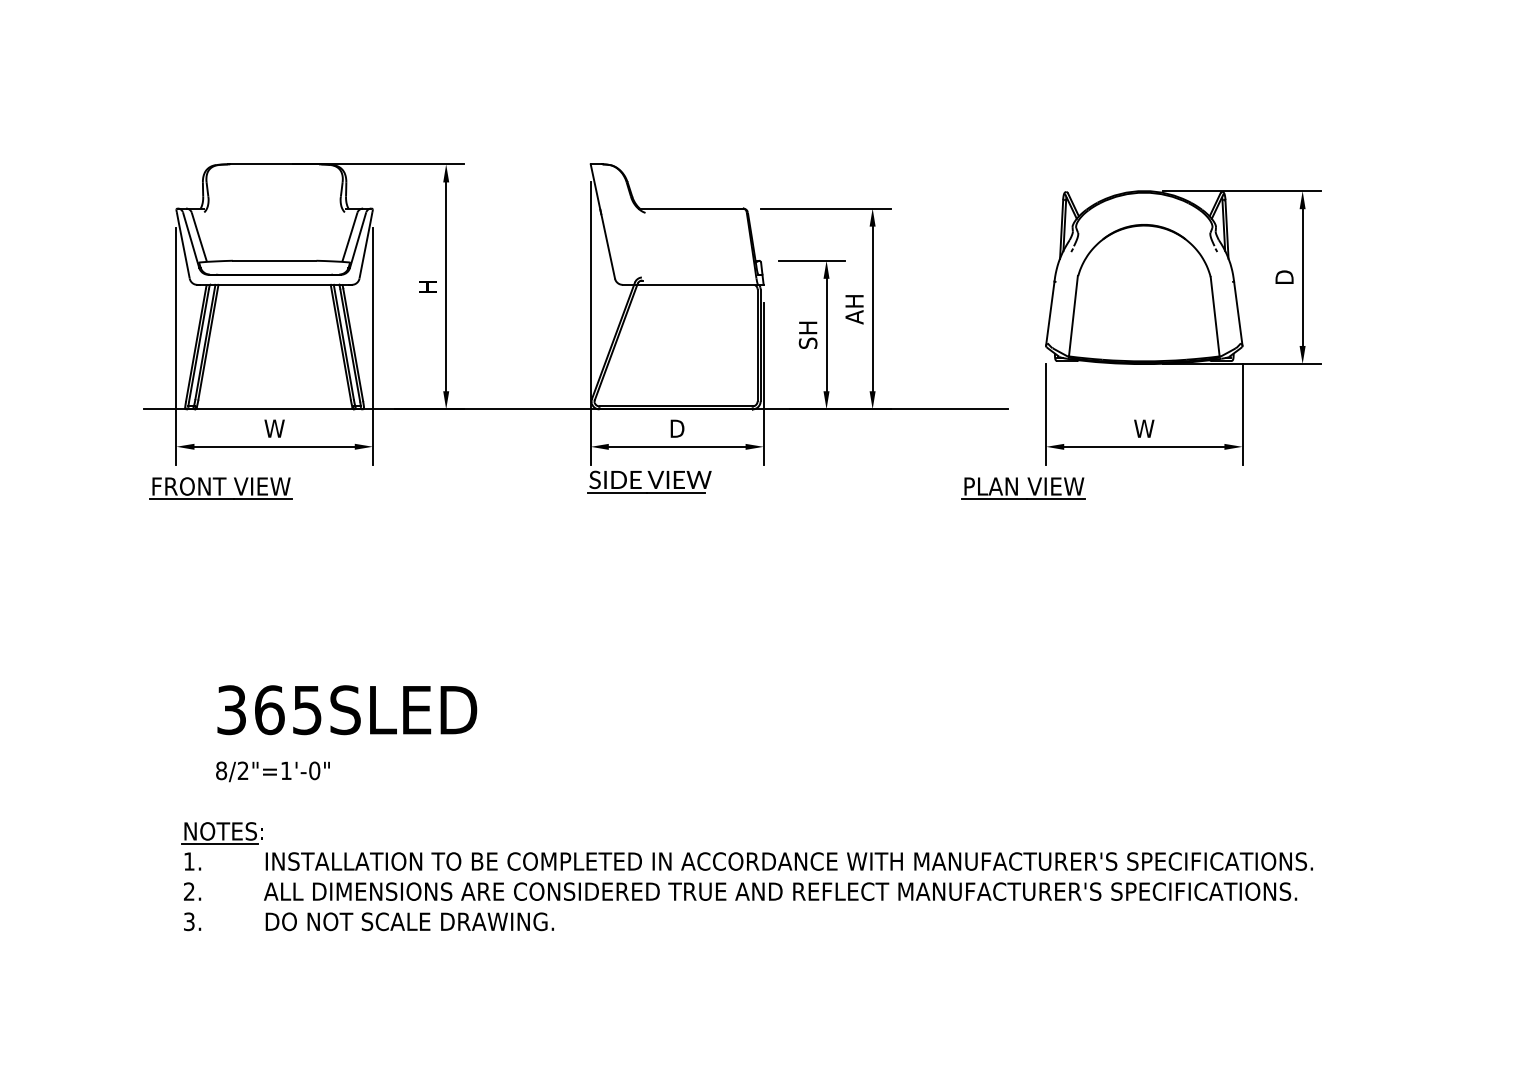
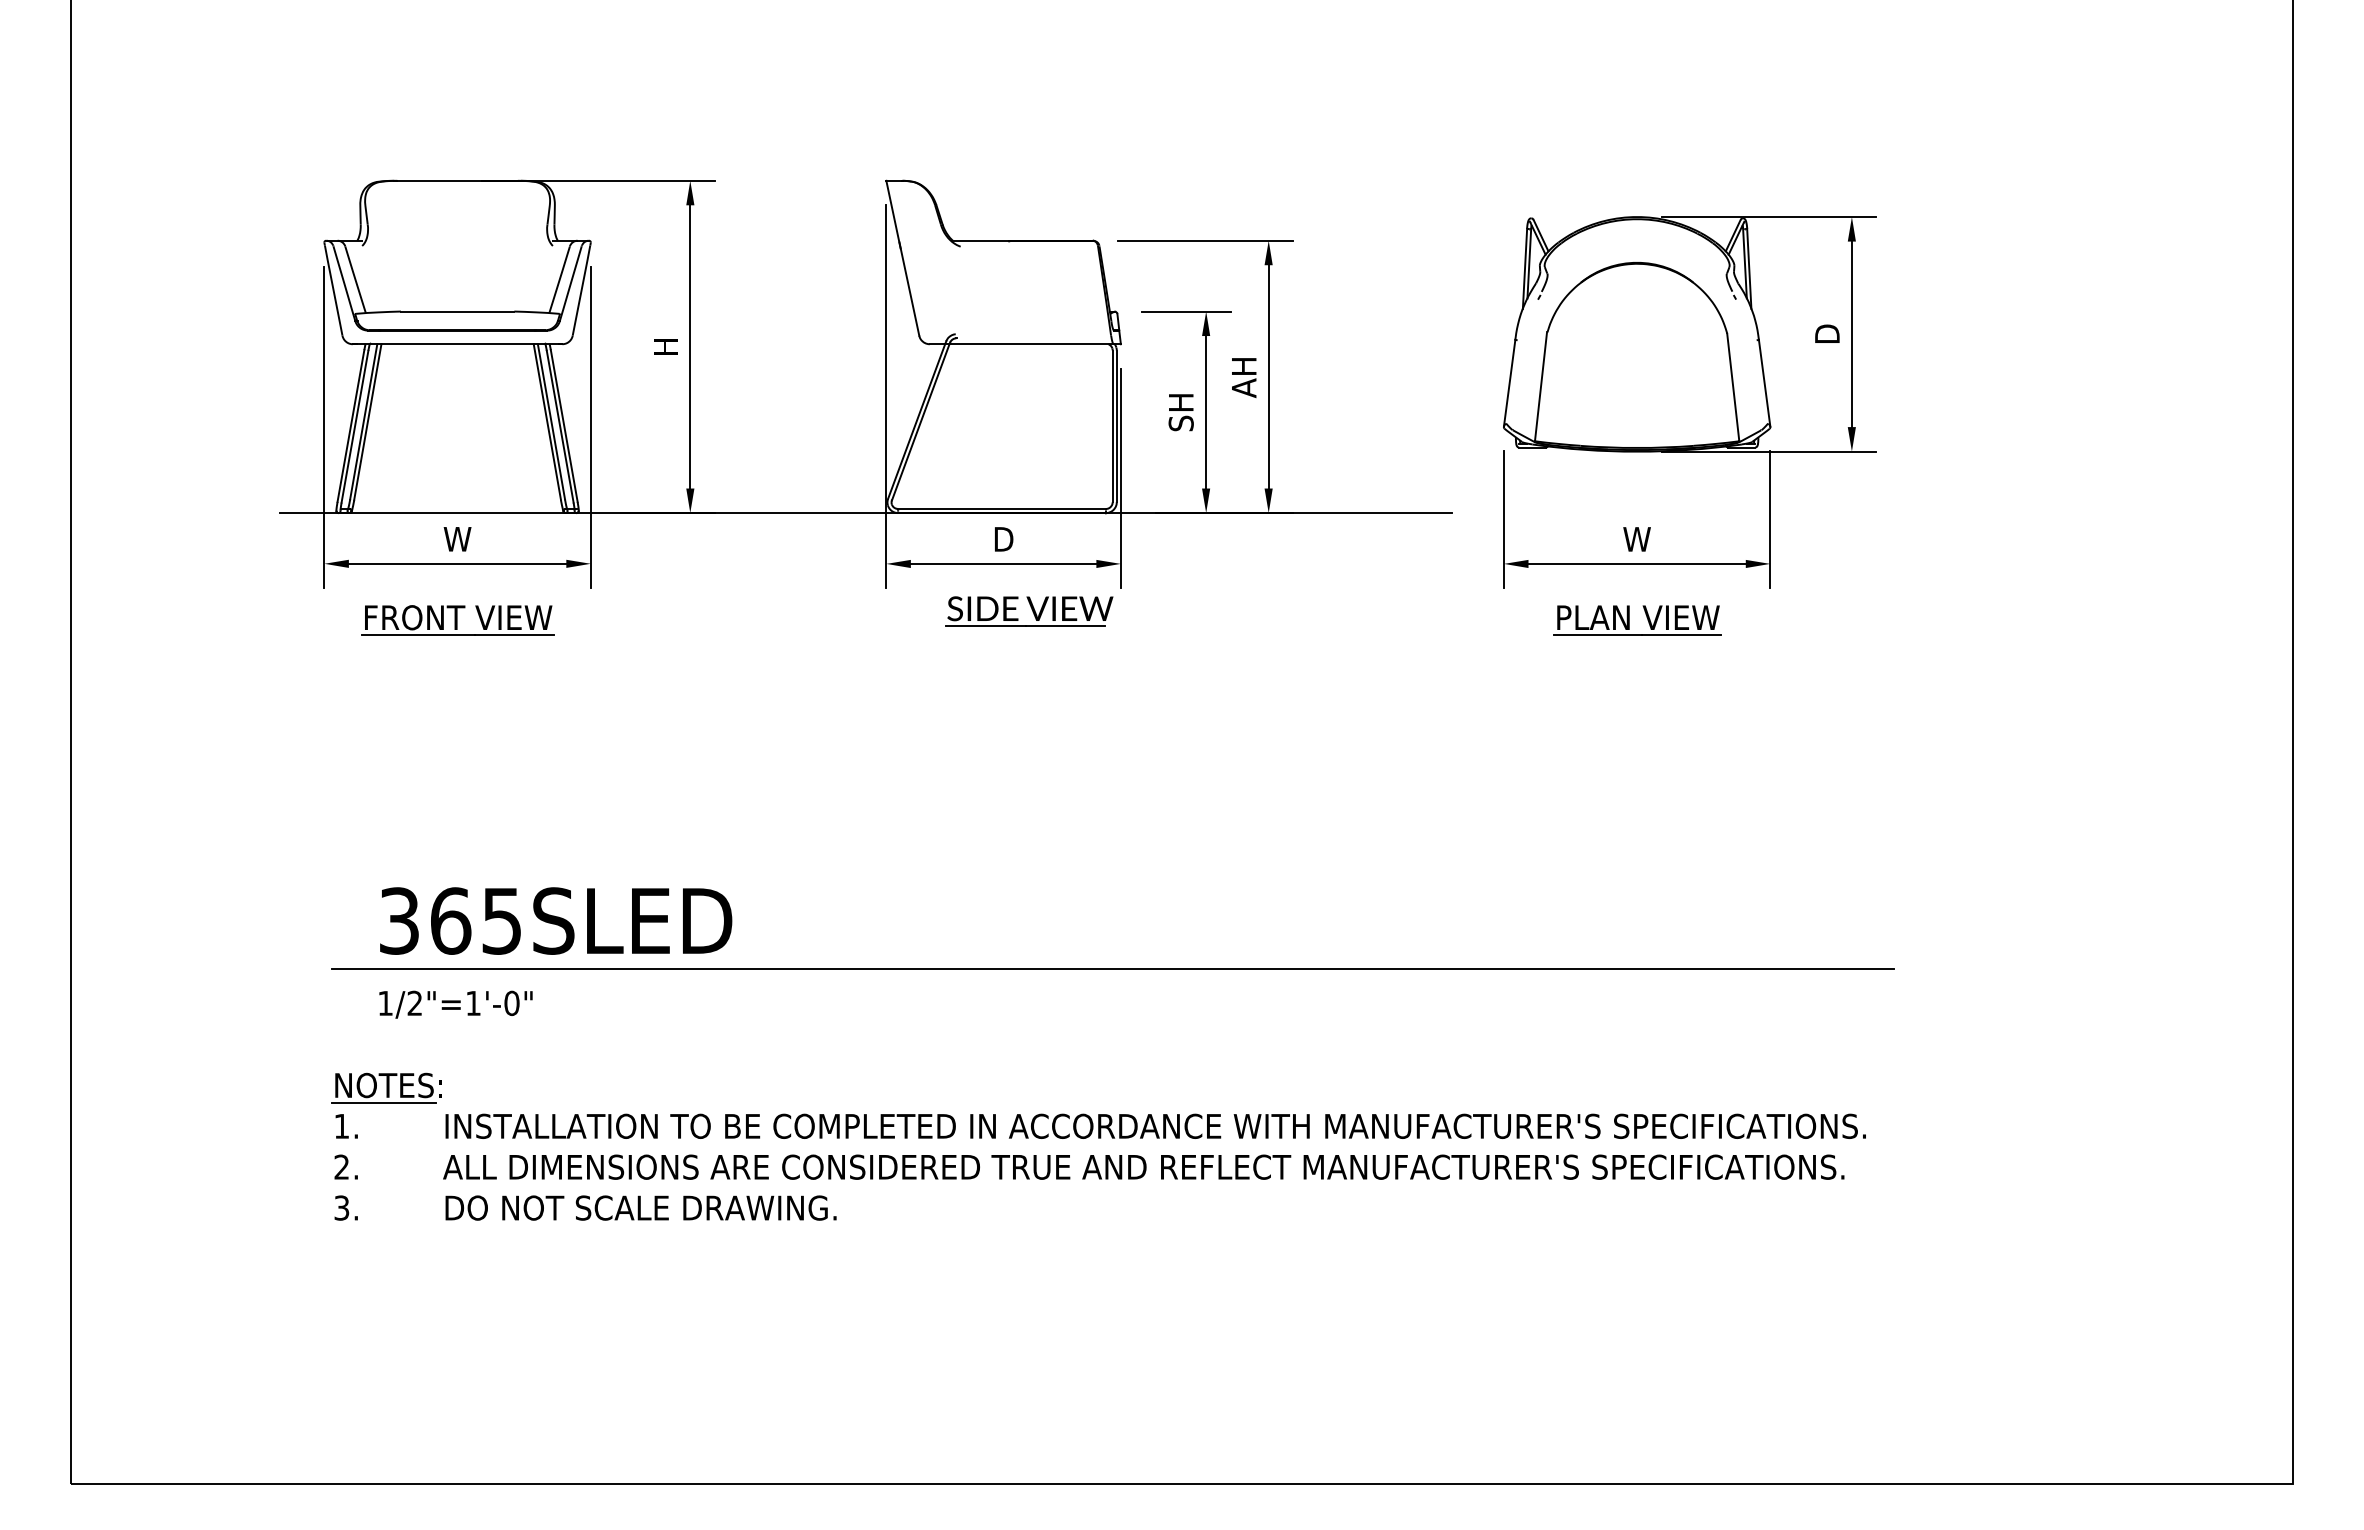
part: (649, 481) -> (1029, 611), moved
part: (220, 488) -> (457, 620), moved
part: (1017, 488) -> (1629, 620), moved
line: (758, 745) -> (1113, 968), added
text: (221, 770) -> (385, 1003), 8/2"=1'-0" -> 1/2"=1'-0"

